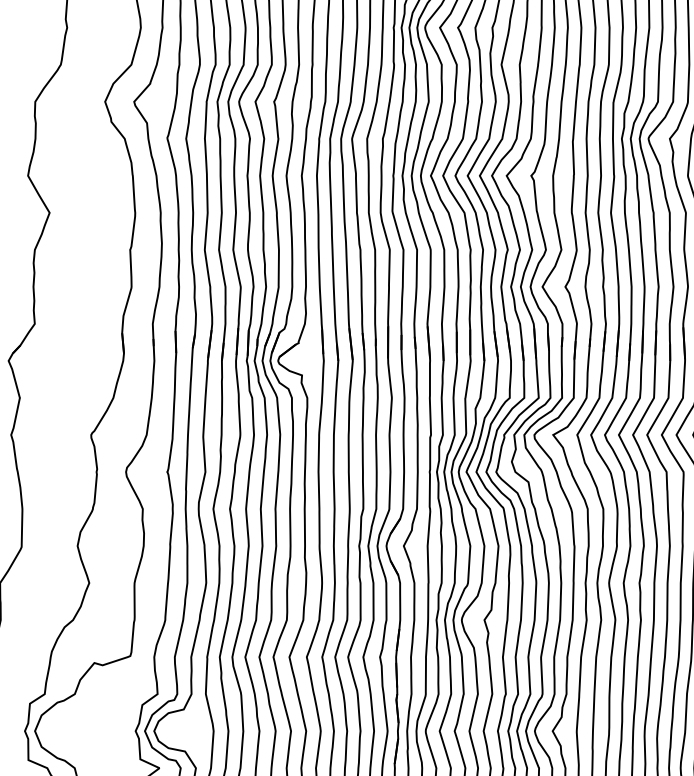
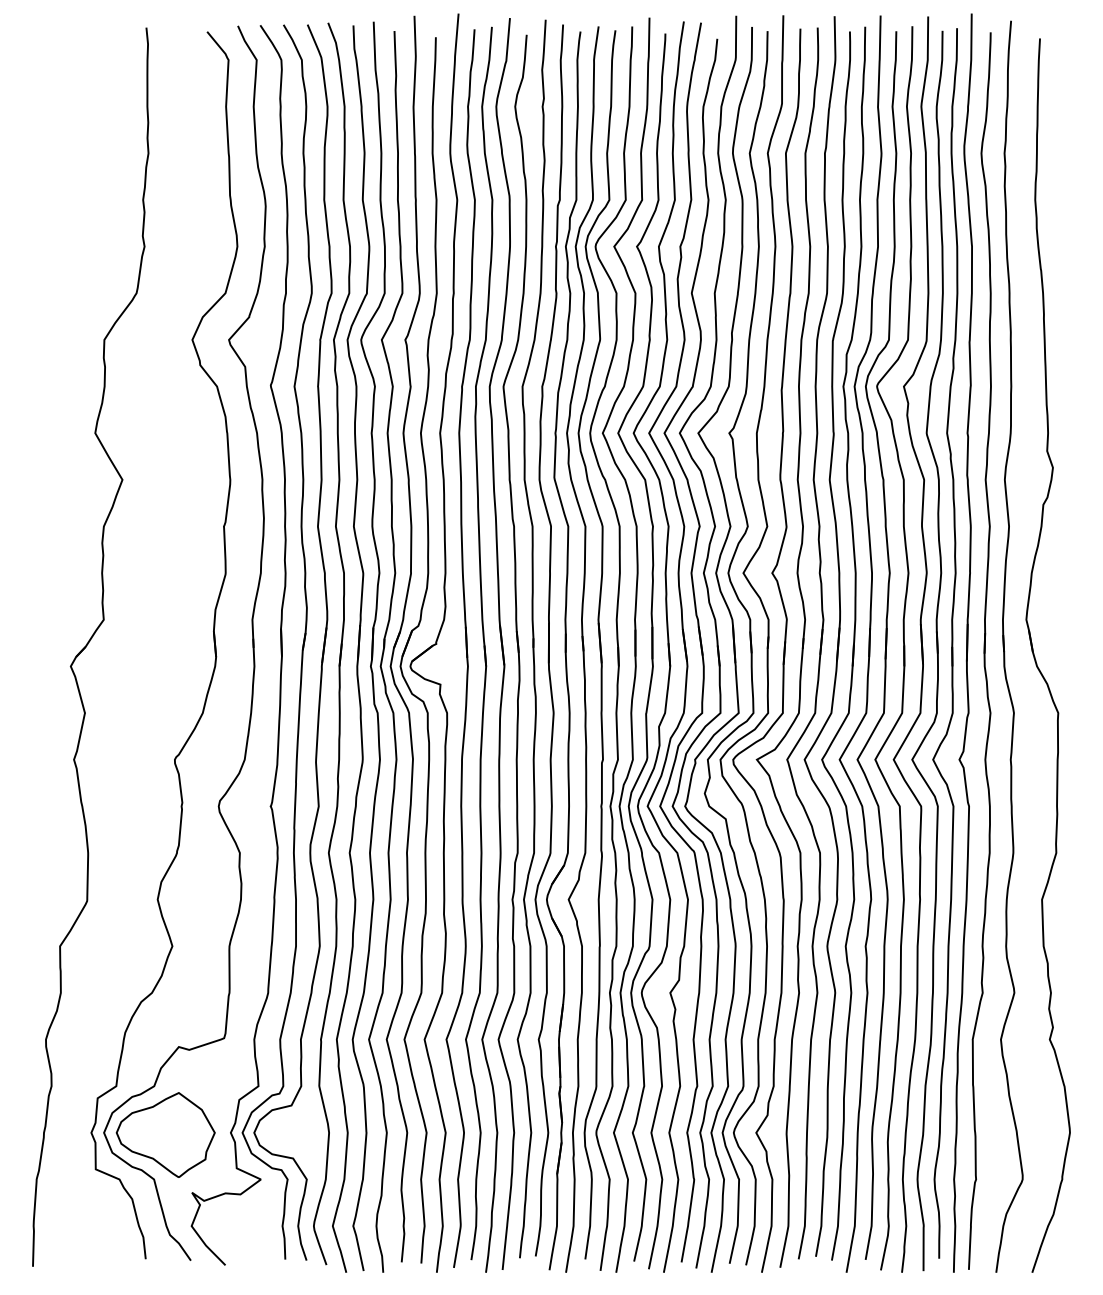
part: (83, 732) -> (165, 1134), added

